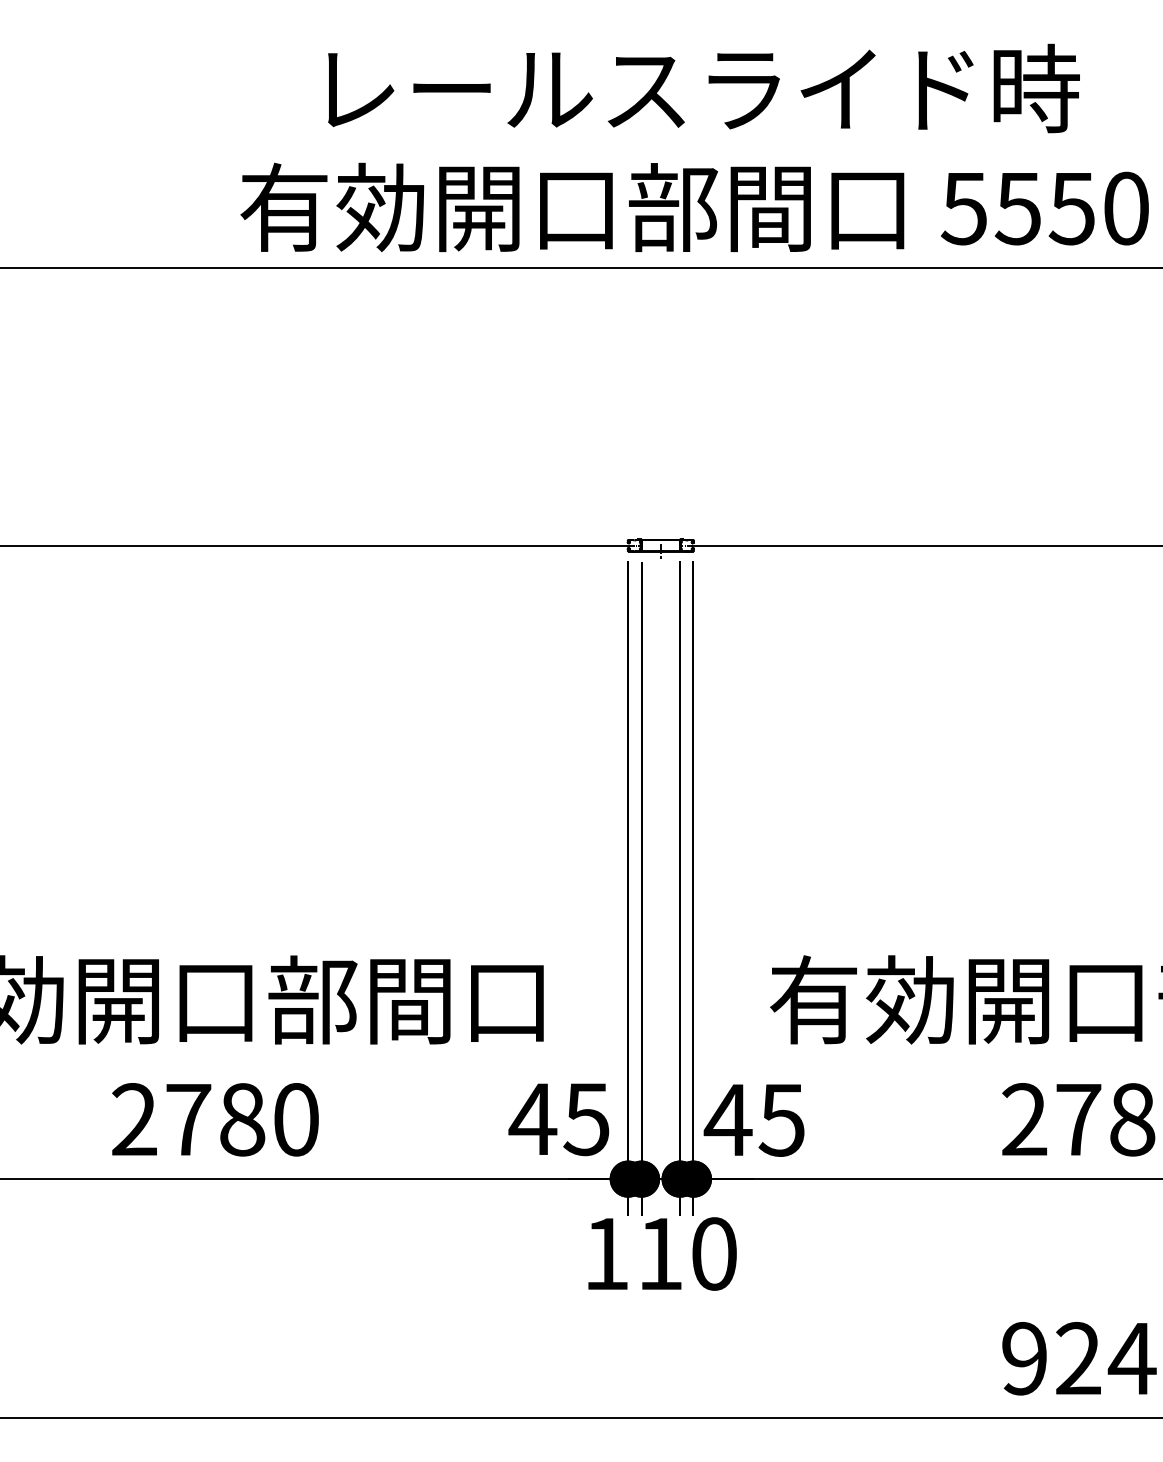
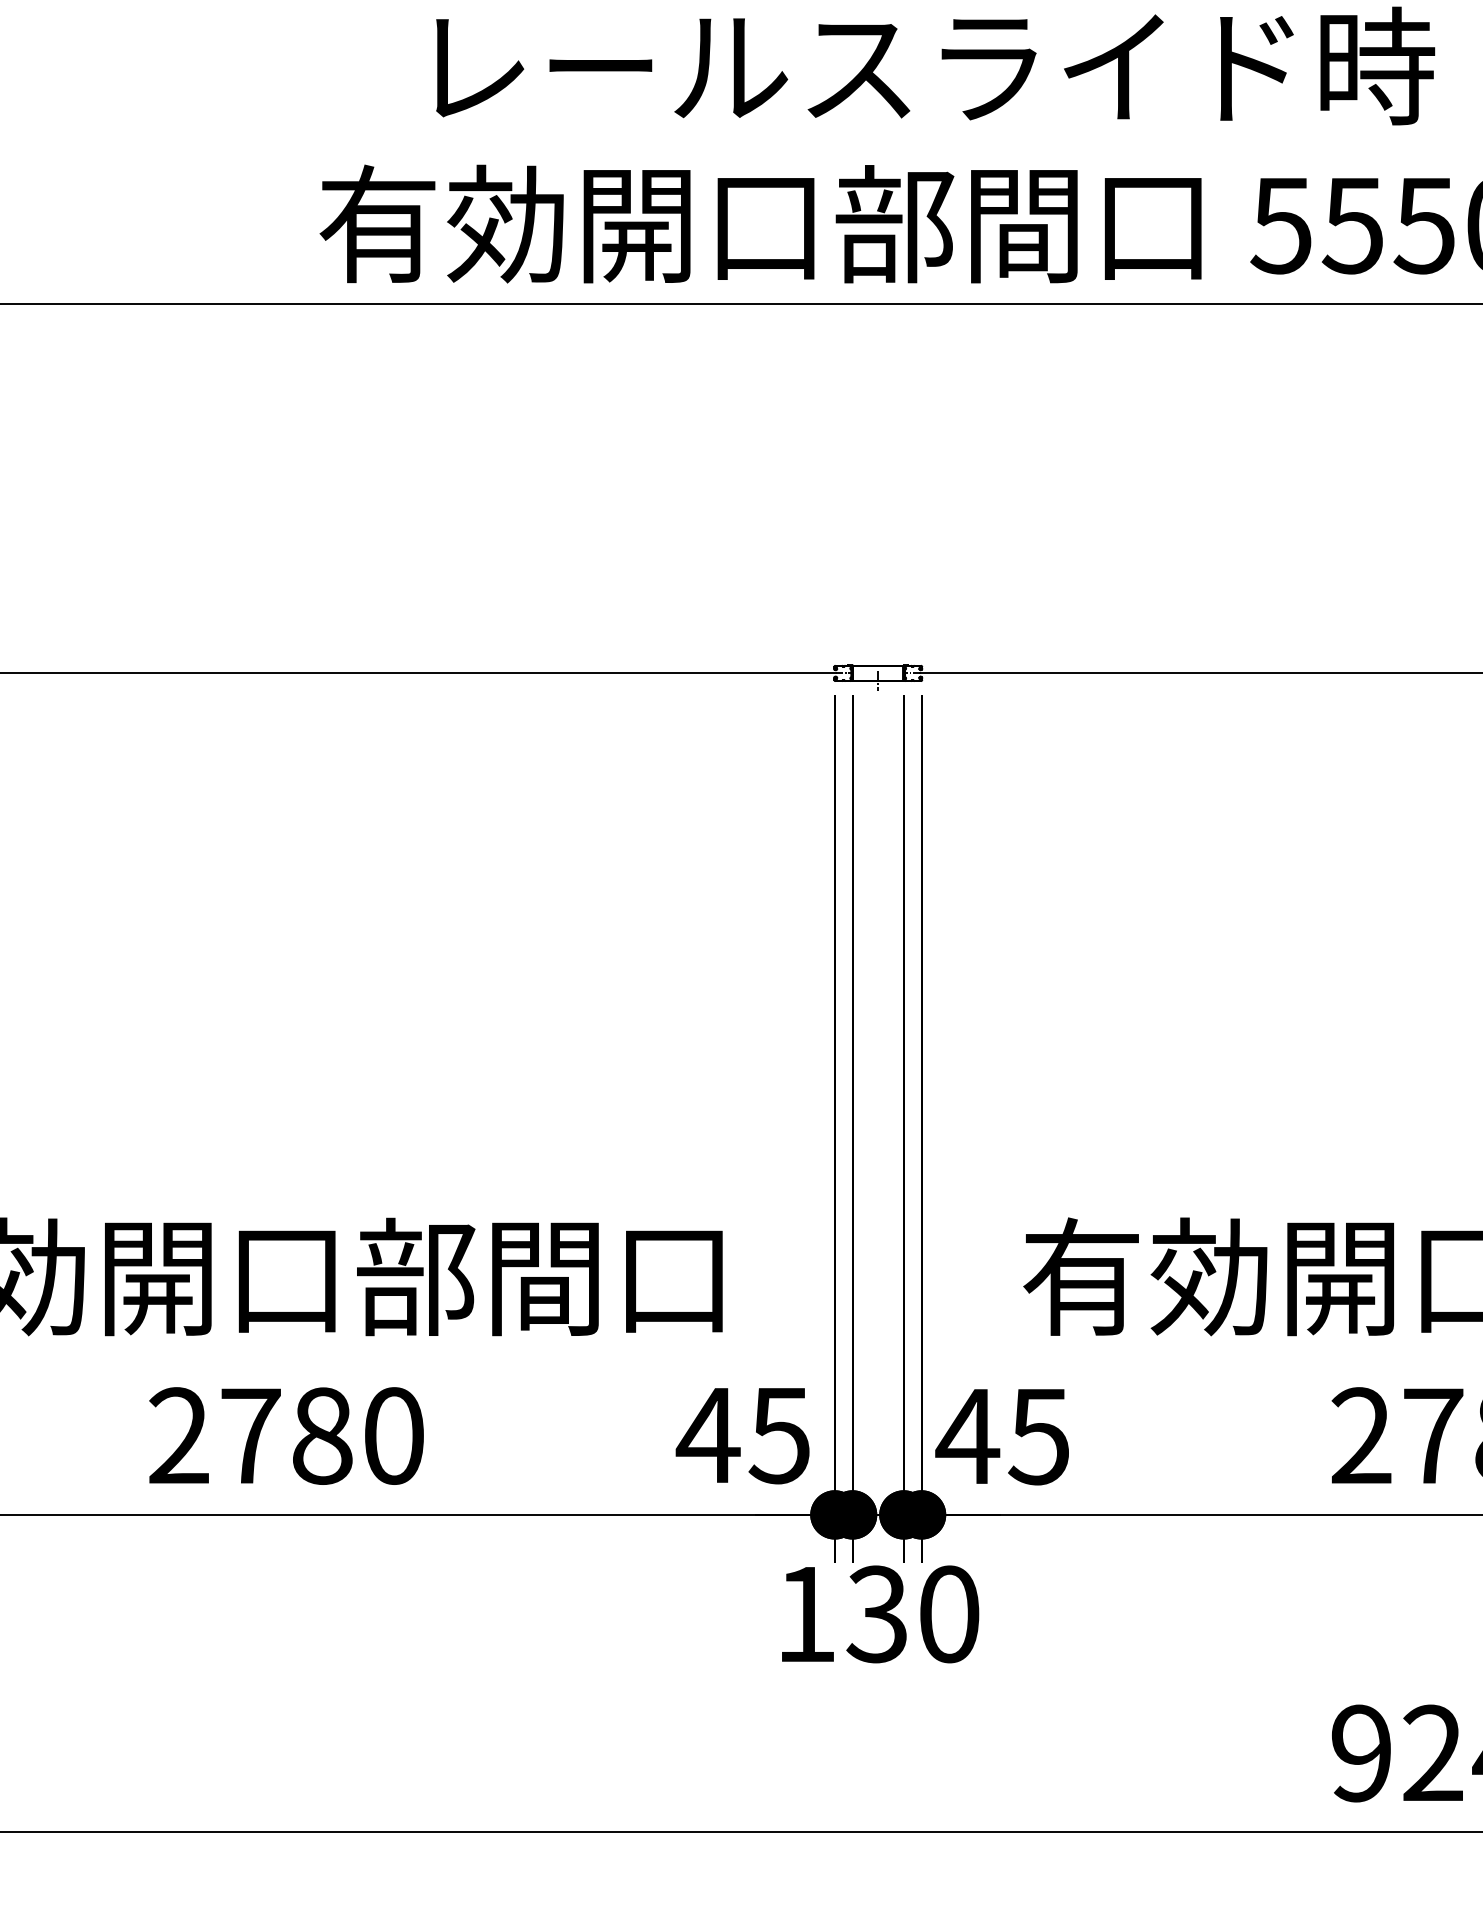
text: (659, 1253) -> (876, 1613), 110 -> 130

